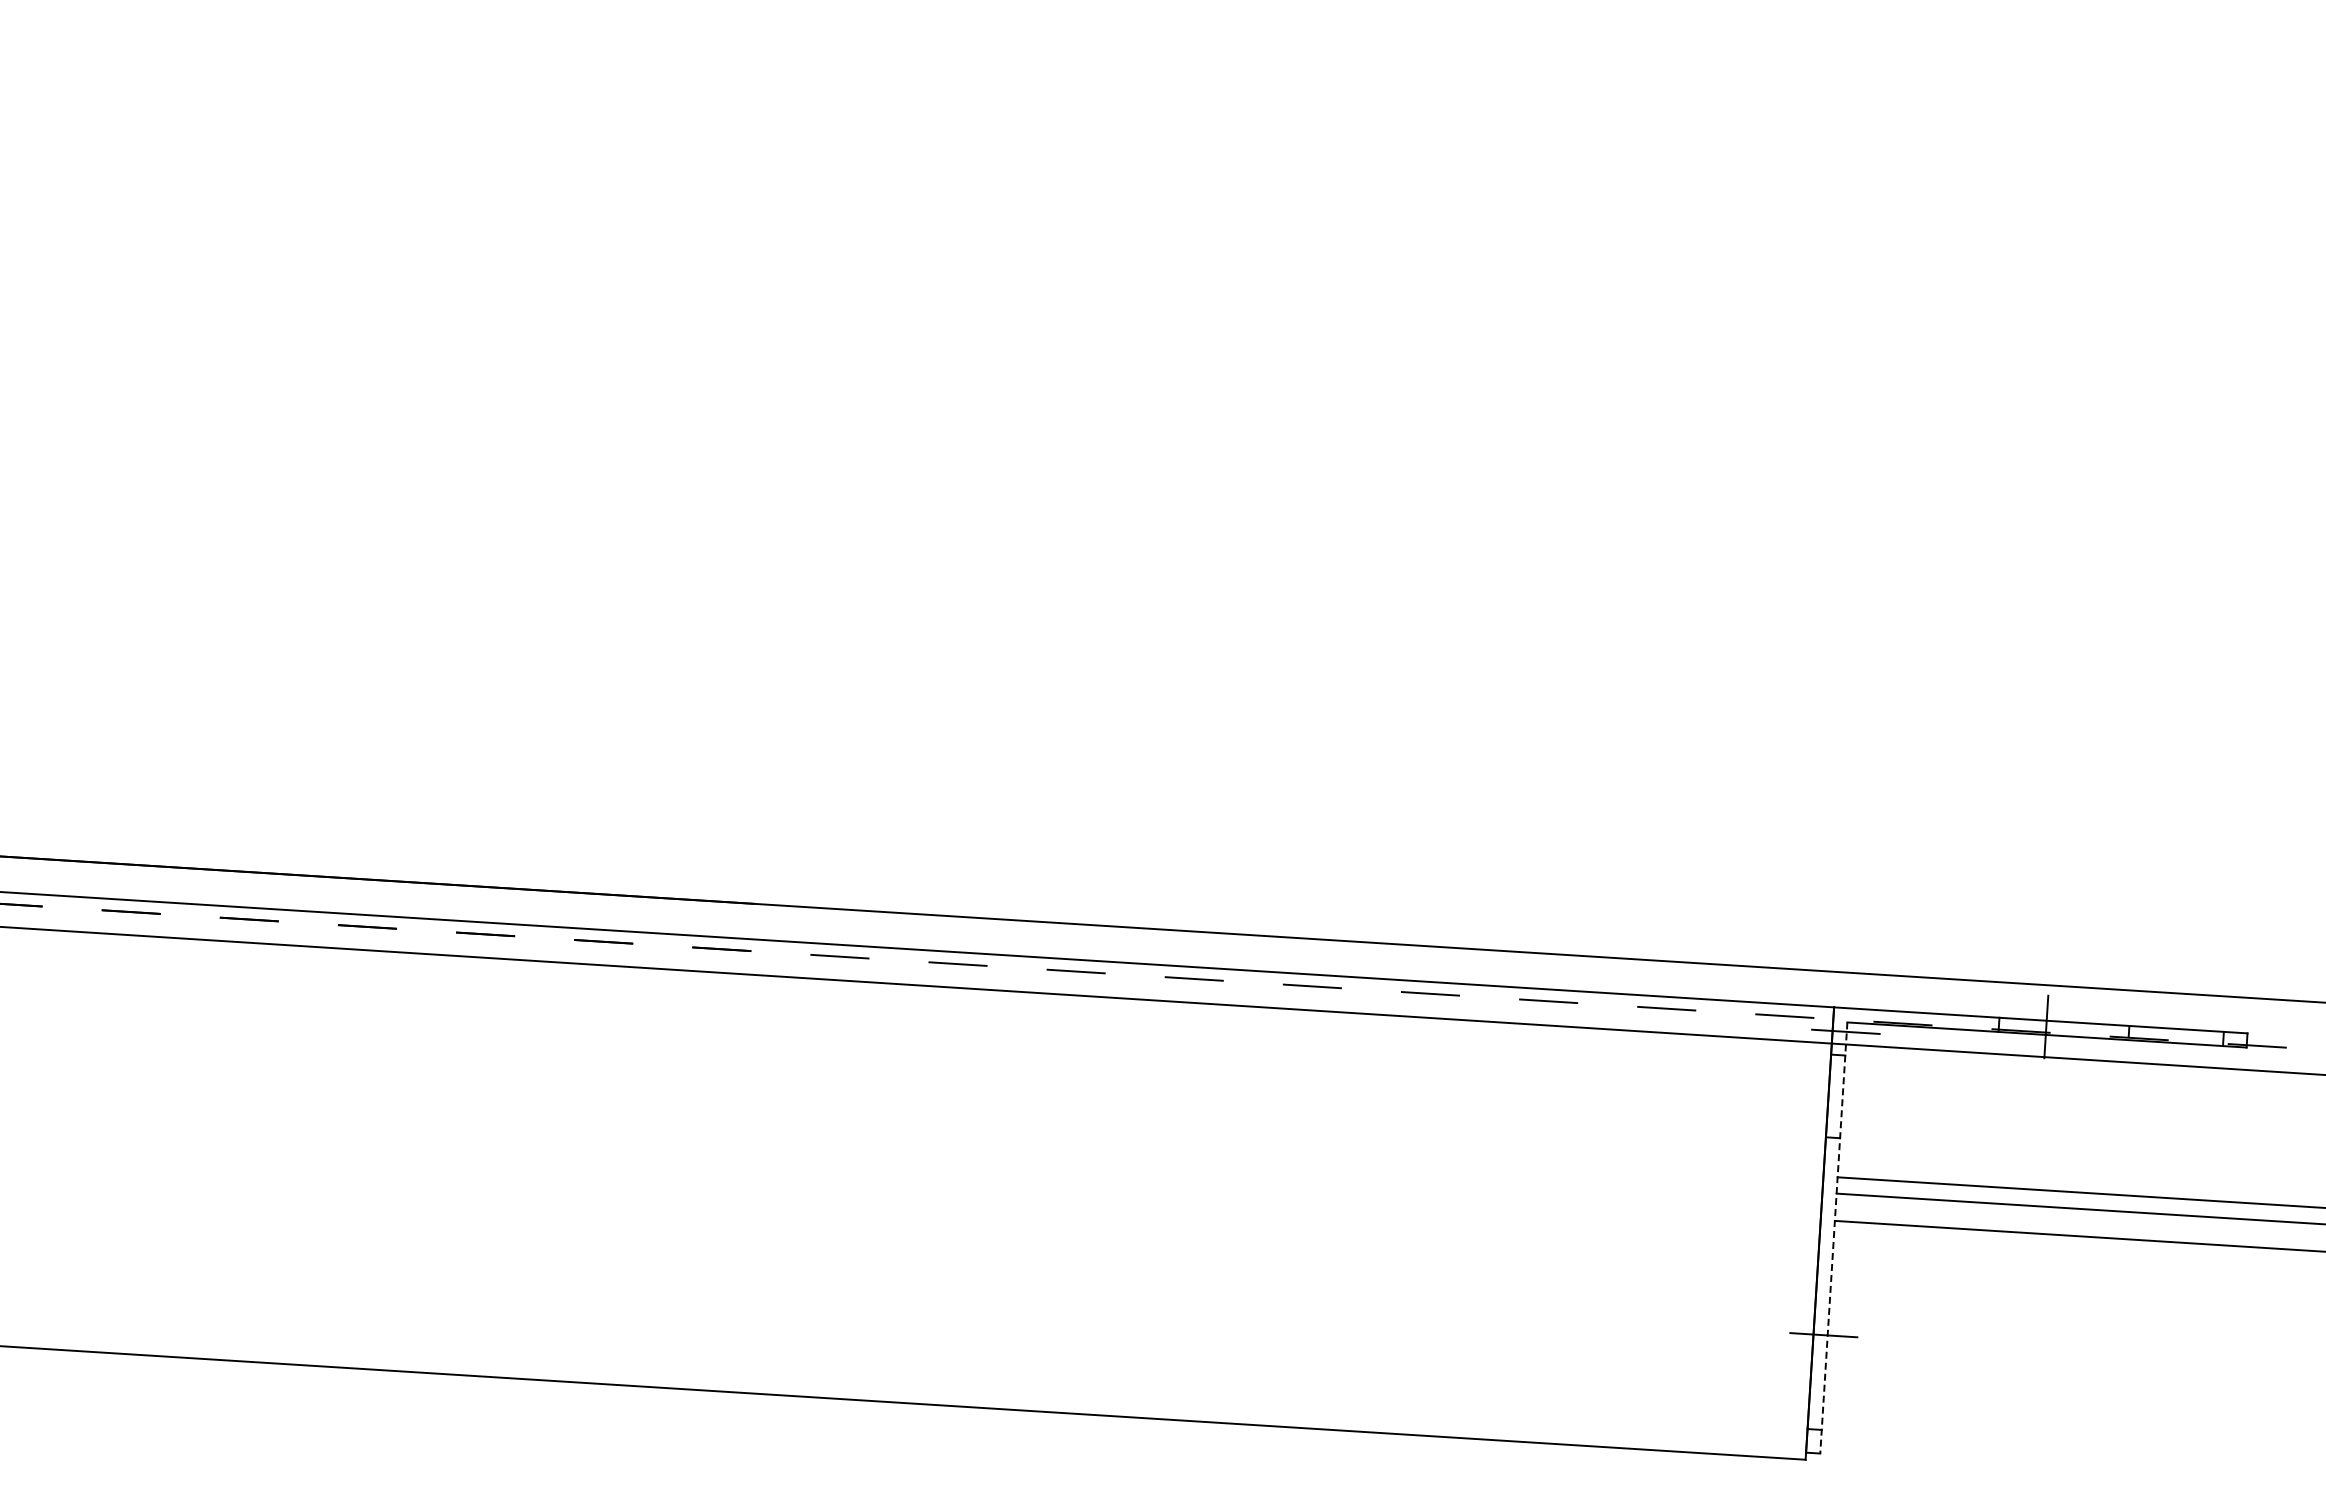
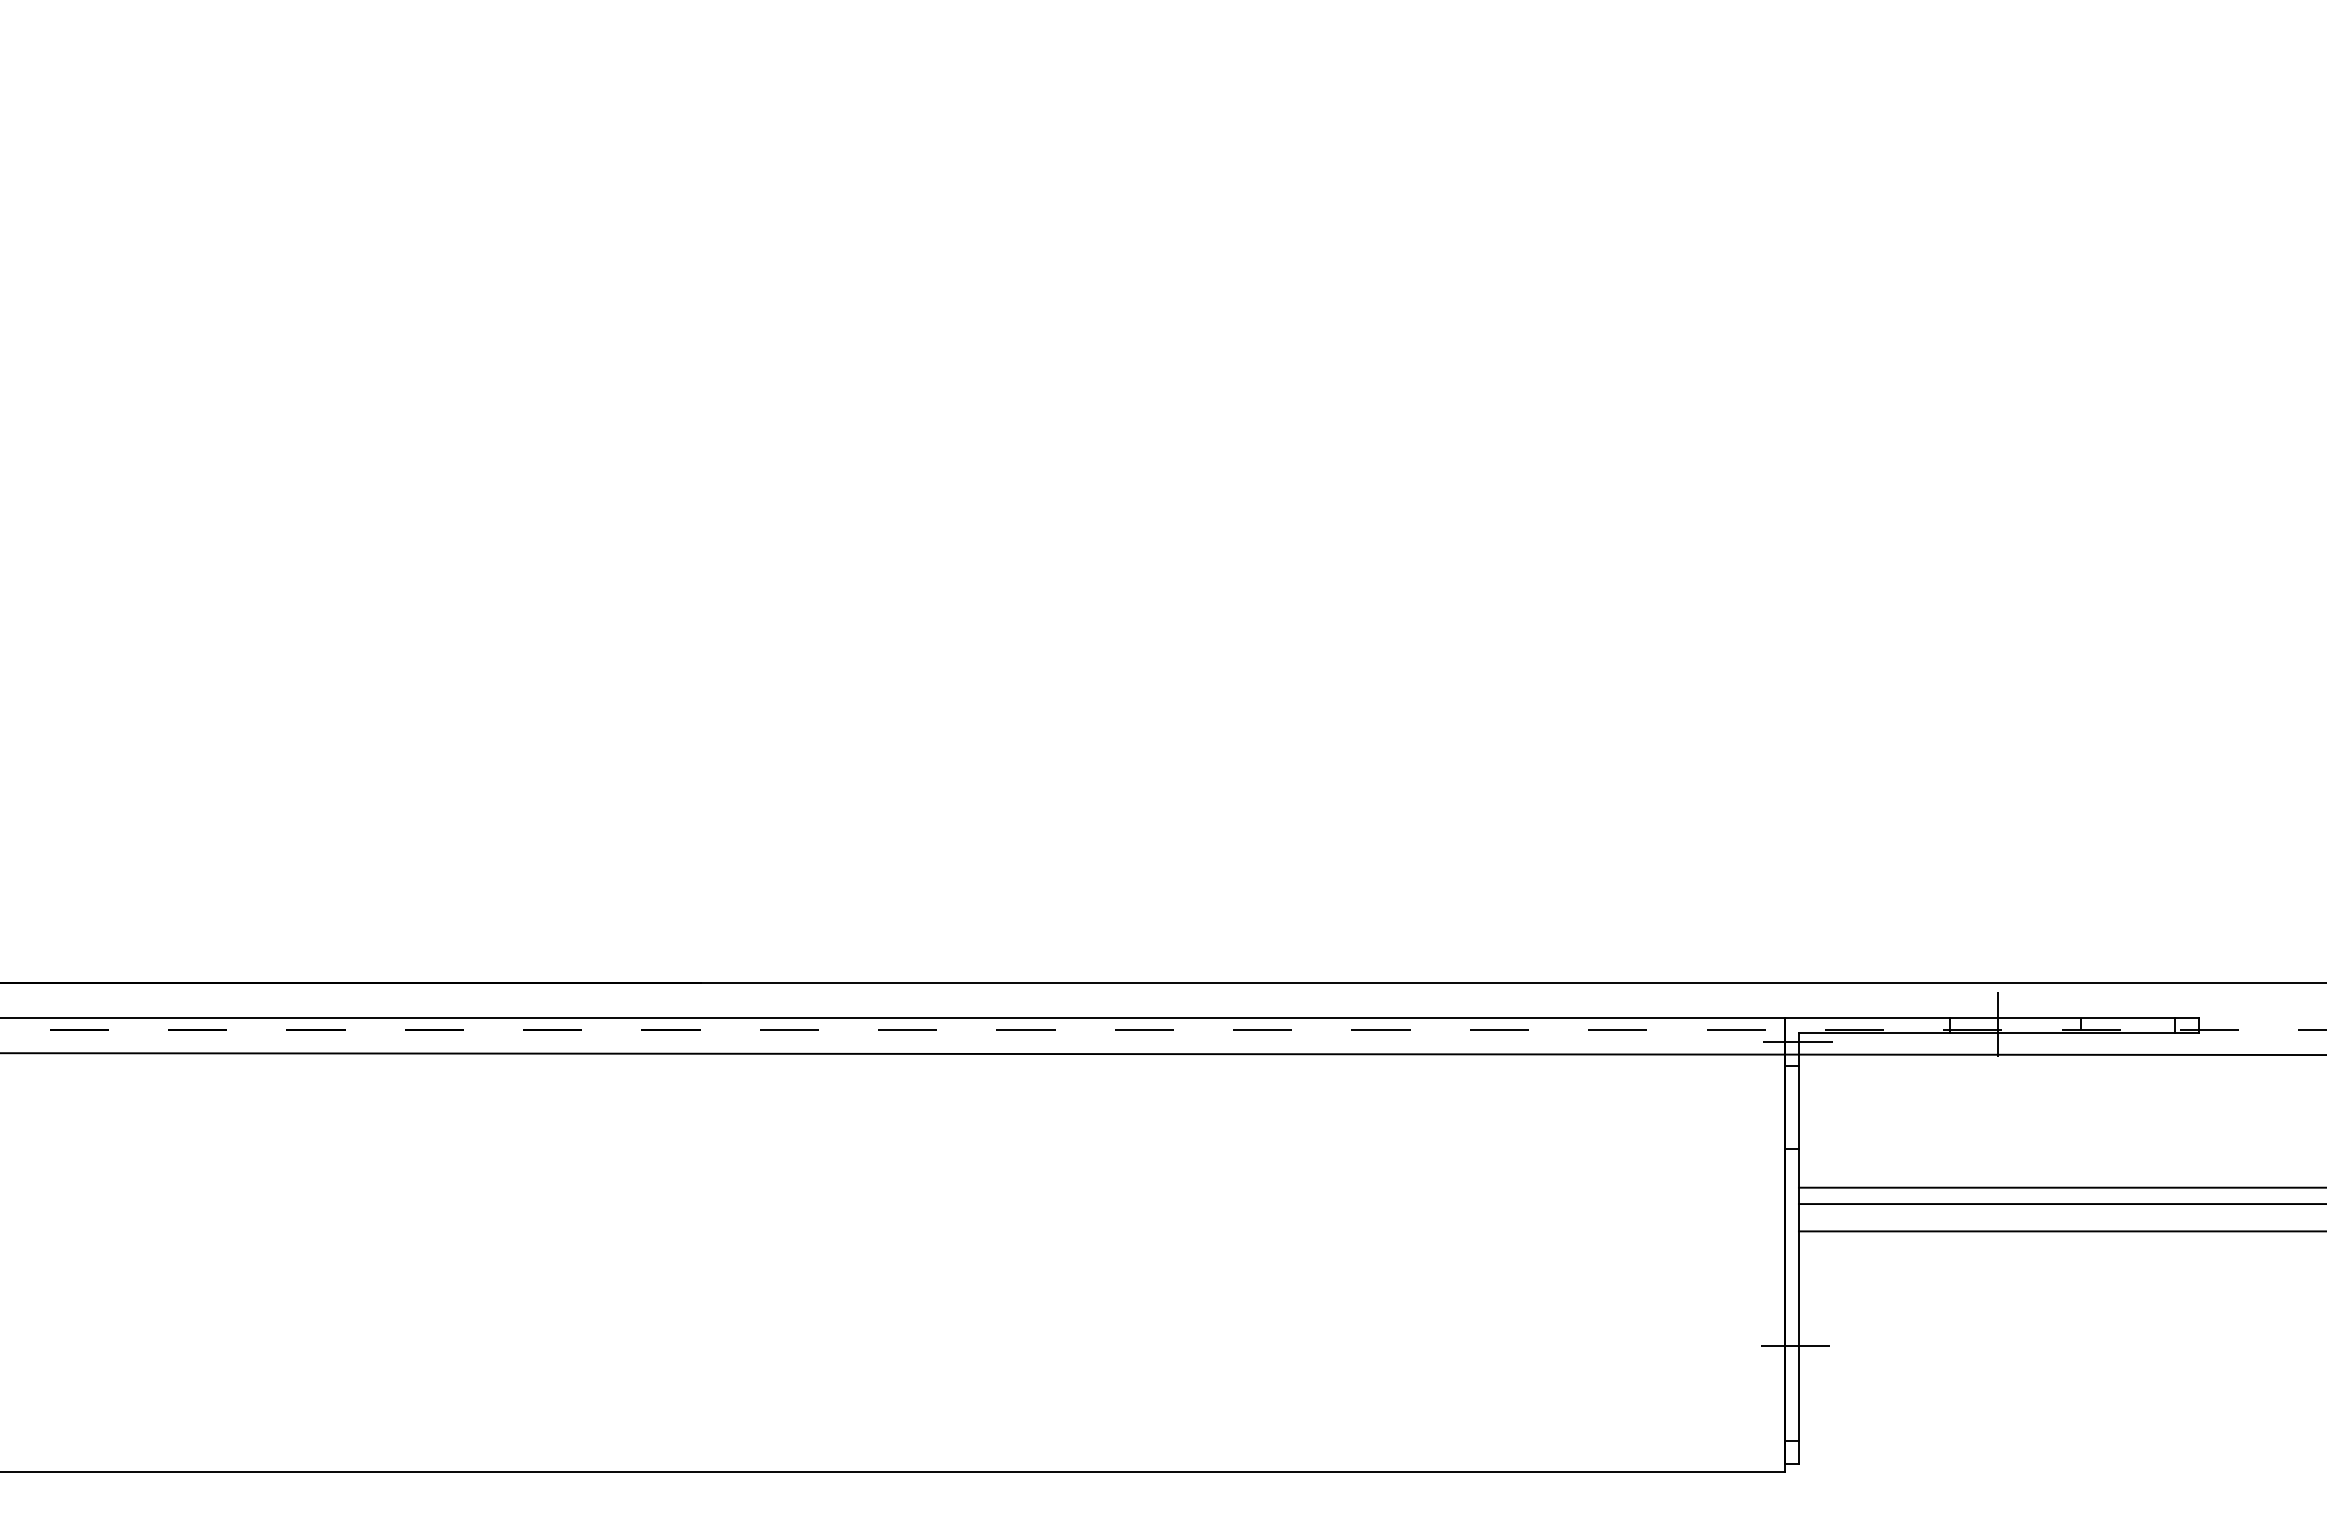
line: (1833, 1237) -> (1798, 1248), dashed -> solid

